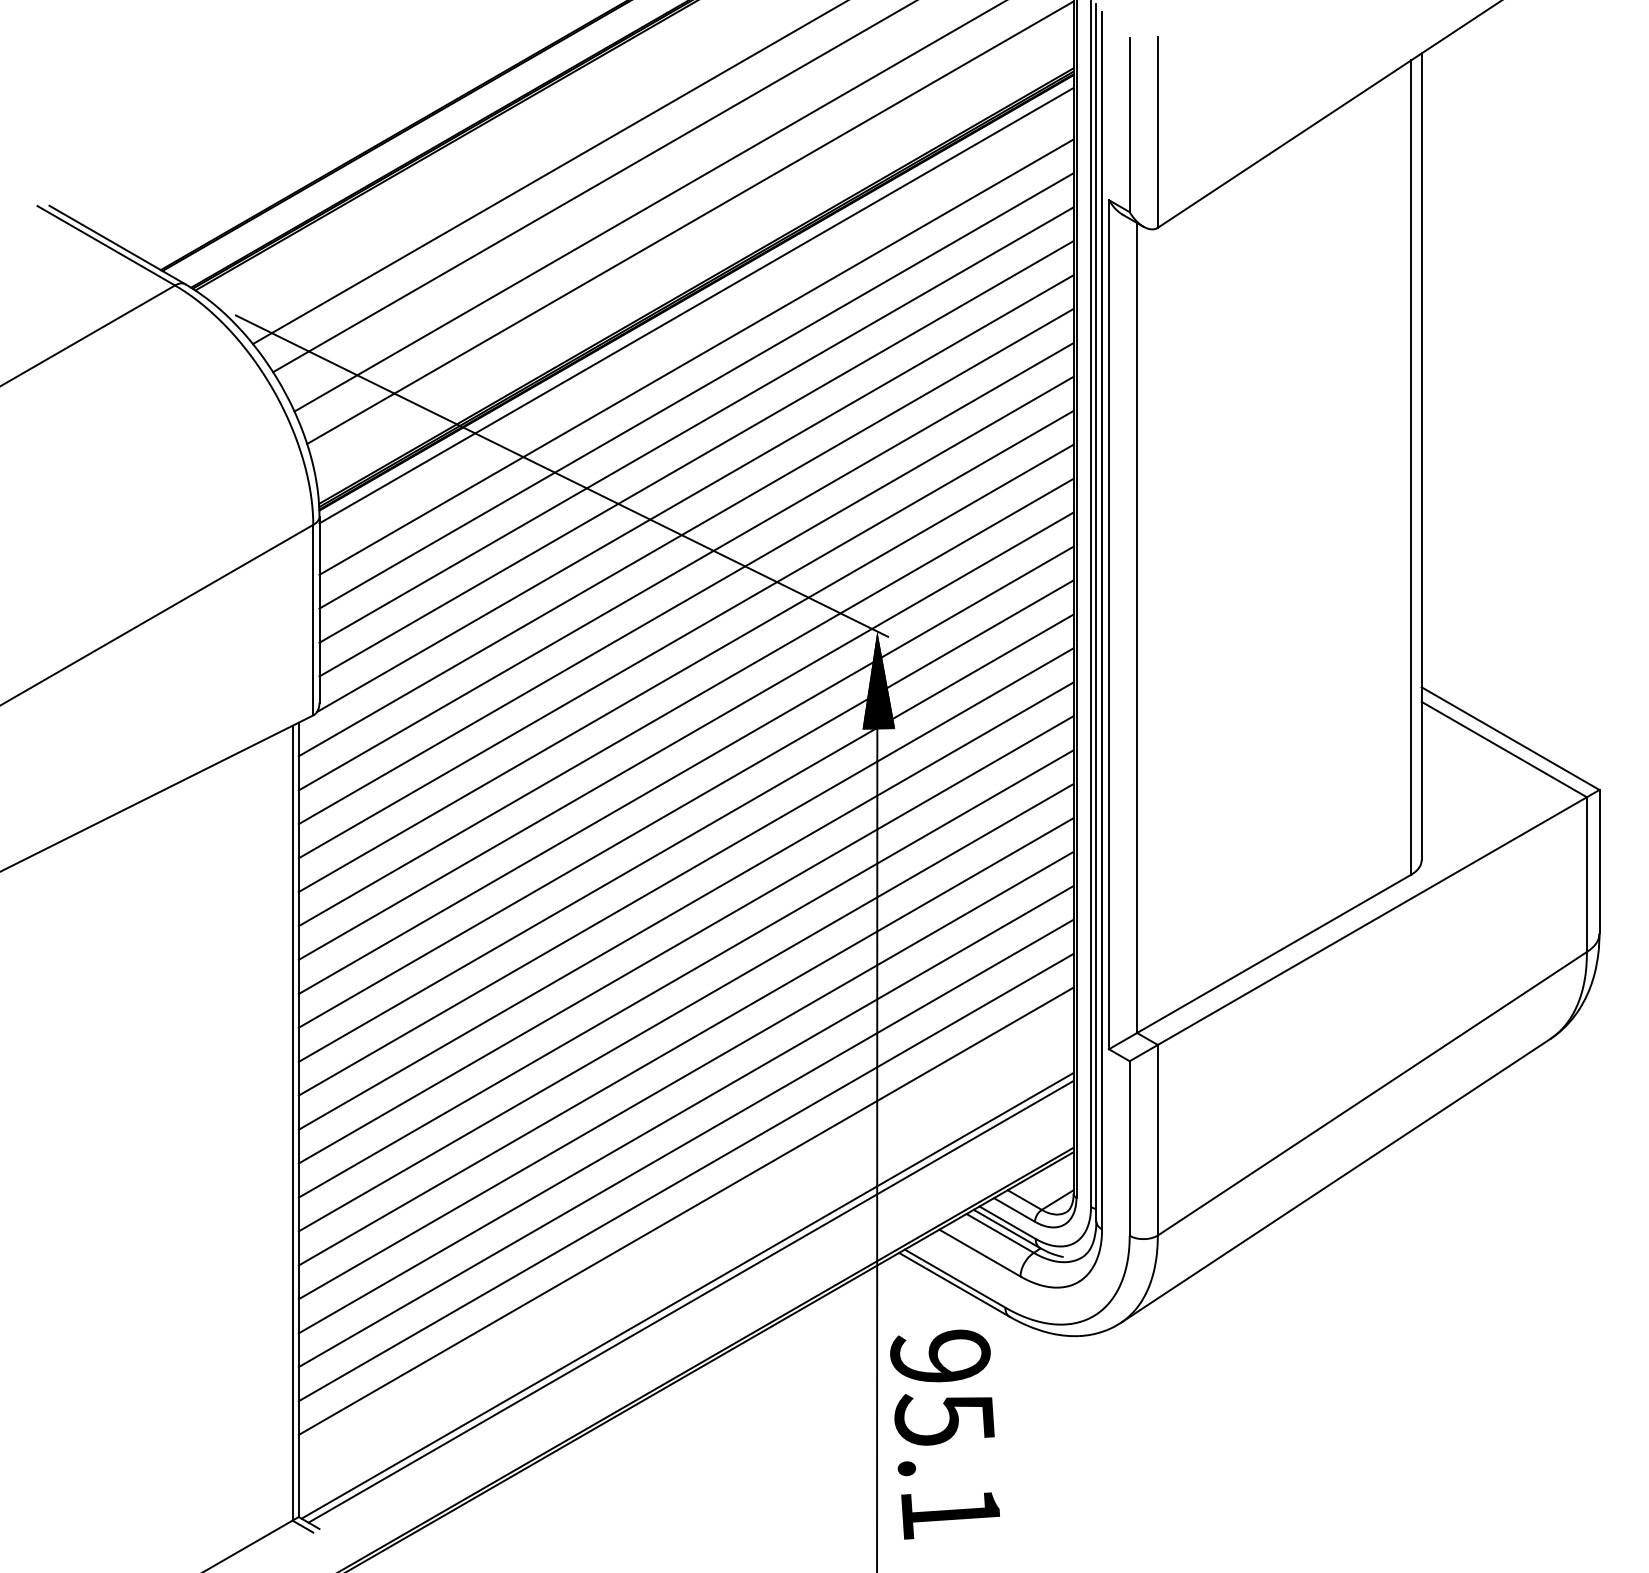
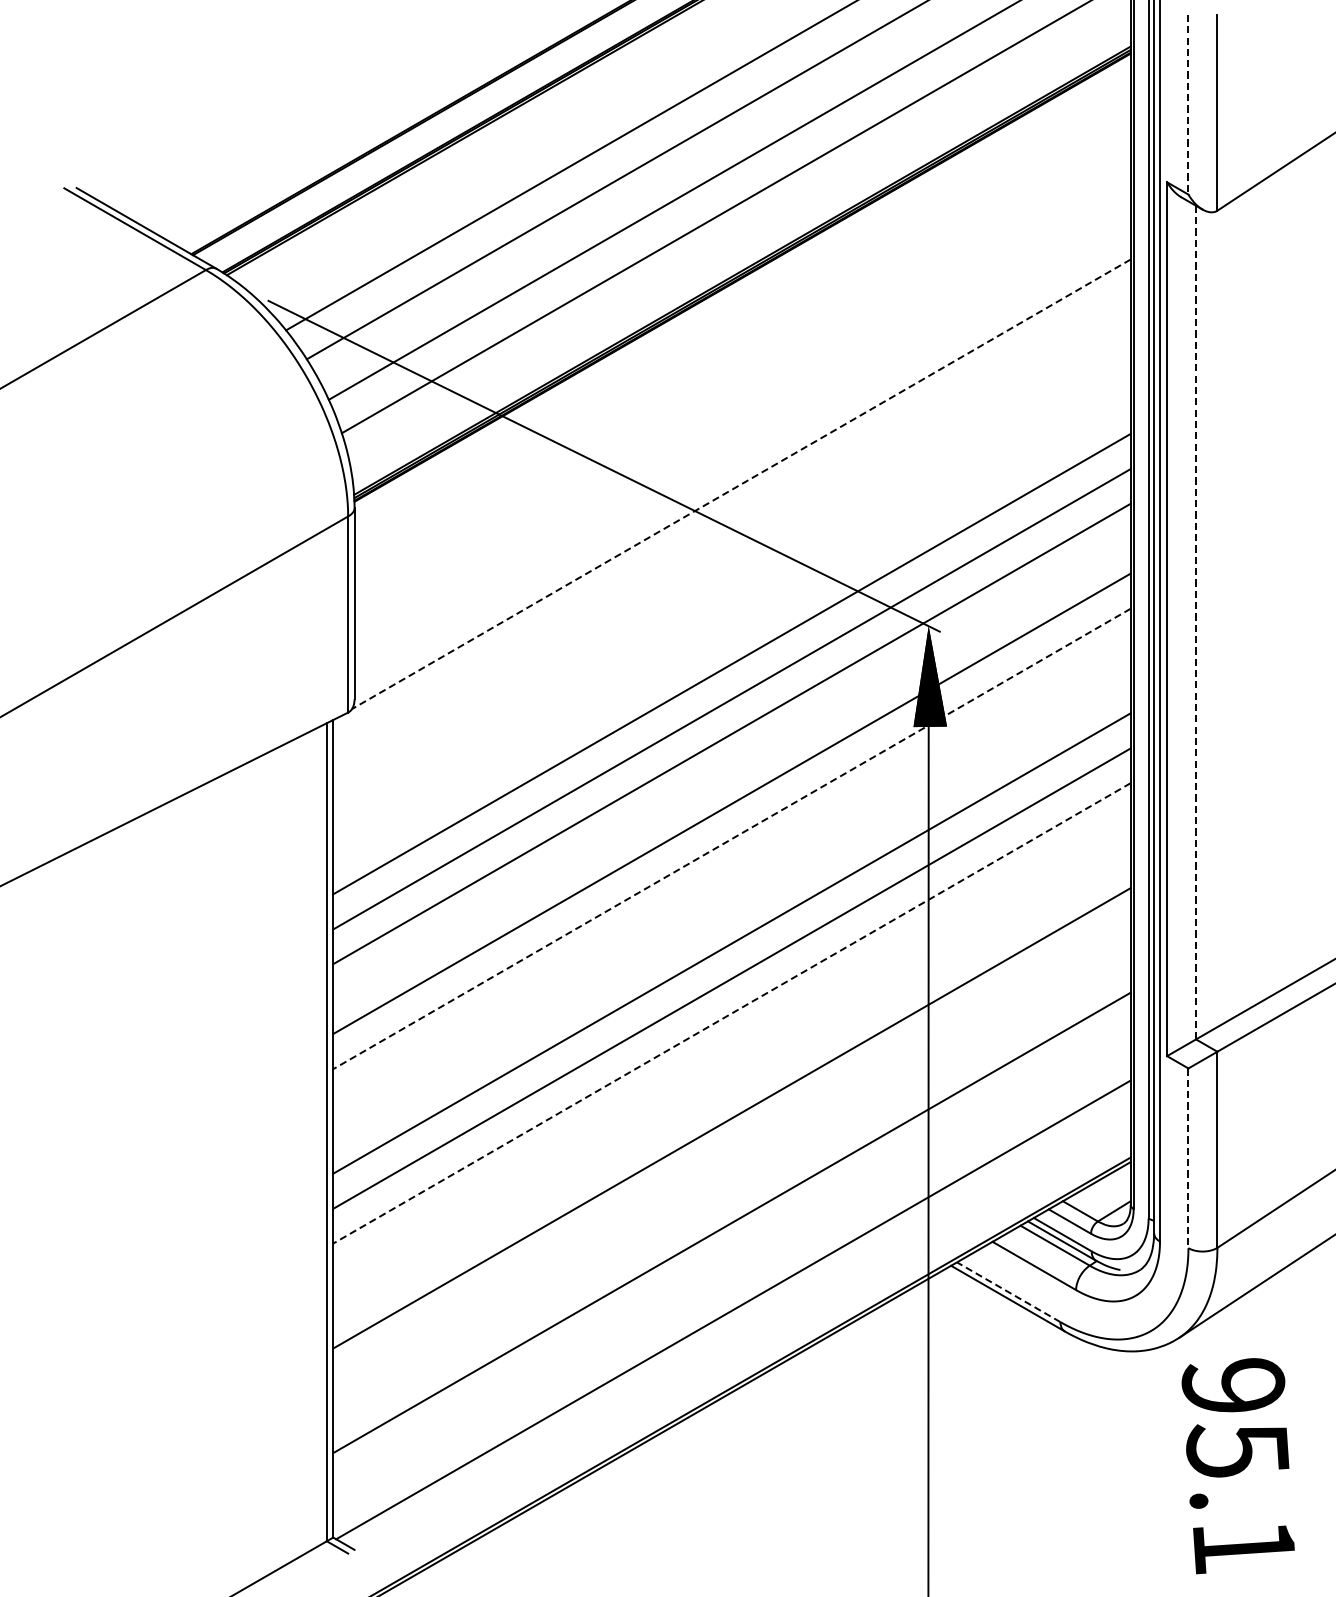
line: (1129, 125) -> (1188, 105), solid -> dashed
line: (696, 305) -> (742, 290), removed
line: (696, 356) -> (742, 343), removed
line: (696, 390) -> (742, 378), removed
line: (696, 424) -> (742, 413), removed
line: (696, 458) -> (742, 448), removed
line: (695, 493) -> (741, 484), solid -> dashed
line: (685, 532) -> (731, 524), removed
line: (685, 566) -> (731, 559), removed
line: (685, 600) -> (731, 594), removed
line: (1137, 628) -> (1196, 623), solid -> dashed
line: (685, 634) -> (731, 629), removed
line: (685, 770) -> (731, 769), removed
line: (685, 838) -> (731, 839), solid -> dashed
line: (685, 871) -> (731, 873), removed
line: (685, 905) -> (731, 908), removed
line: (685, 1007) -> (731, 1013), solid -> dashed
line: (685, 1041) -> (731, 1048), removed
line: (685, 1075) -> (731, 1083), removed
line: (685, 1143) -> (731, 1153), removed
line: (1129, 1149) -> (1188, 1159), solid -> dashed
line: (685, 1177) -> (731, 1188), removed
line: (954, 1278) -> (1008, 1292), solid -> dashed
line: (690, 1301) -> (736, 1315), removed
text: (944, 1434) -> (1237, 1466), moved

